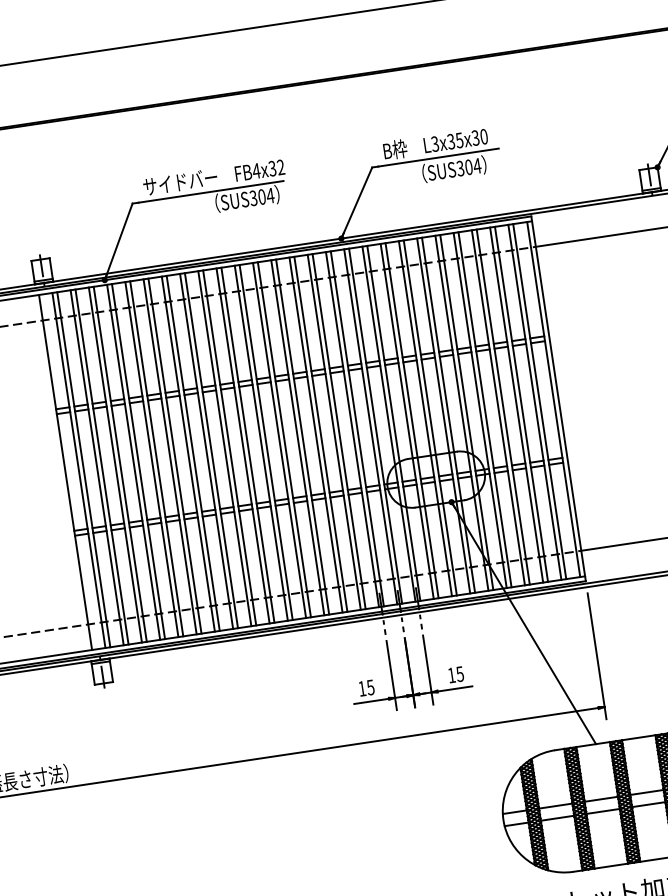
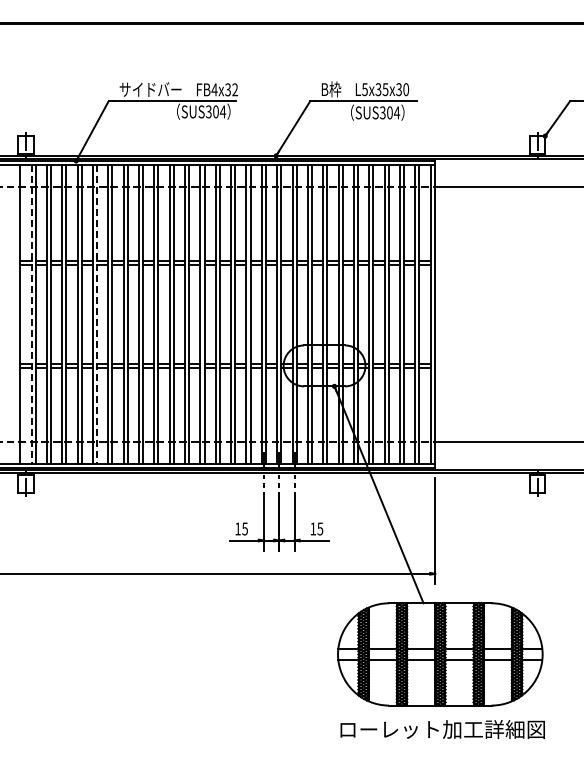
text: (434, 144) -> (364, 89), L3x35x30 -> L5x35x30
line: (157, 458) -> (97, 314), solid -> dashed
line: (78, 470) -> (31, 314), solid -> dashed

